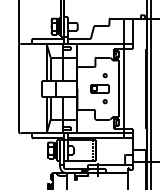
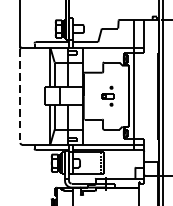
part: (99, 88) -> (107, 95), size x0.6
line: (19, 89) -> (20, 97), solid -> dashed

